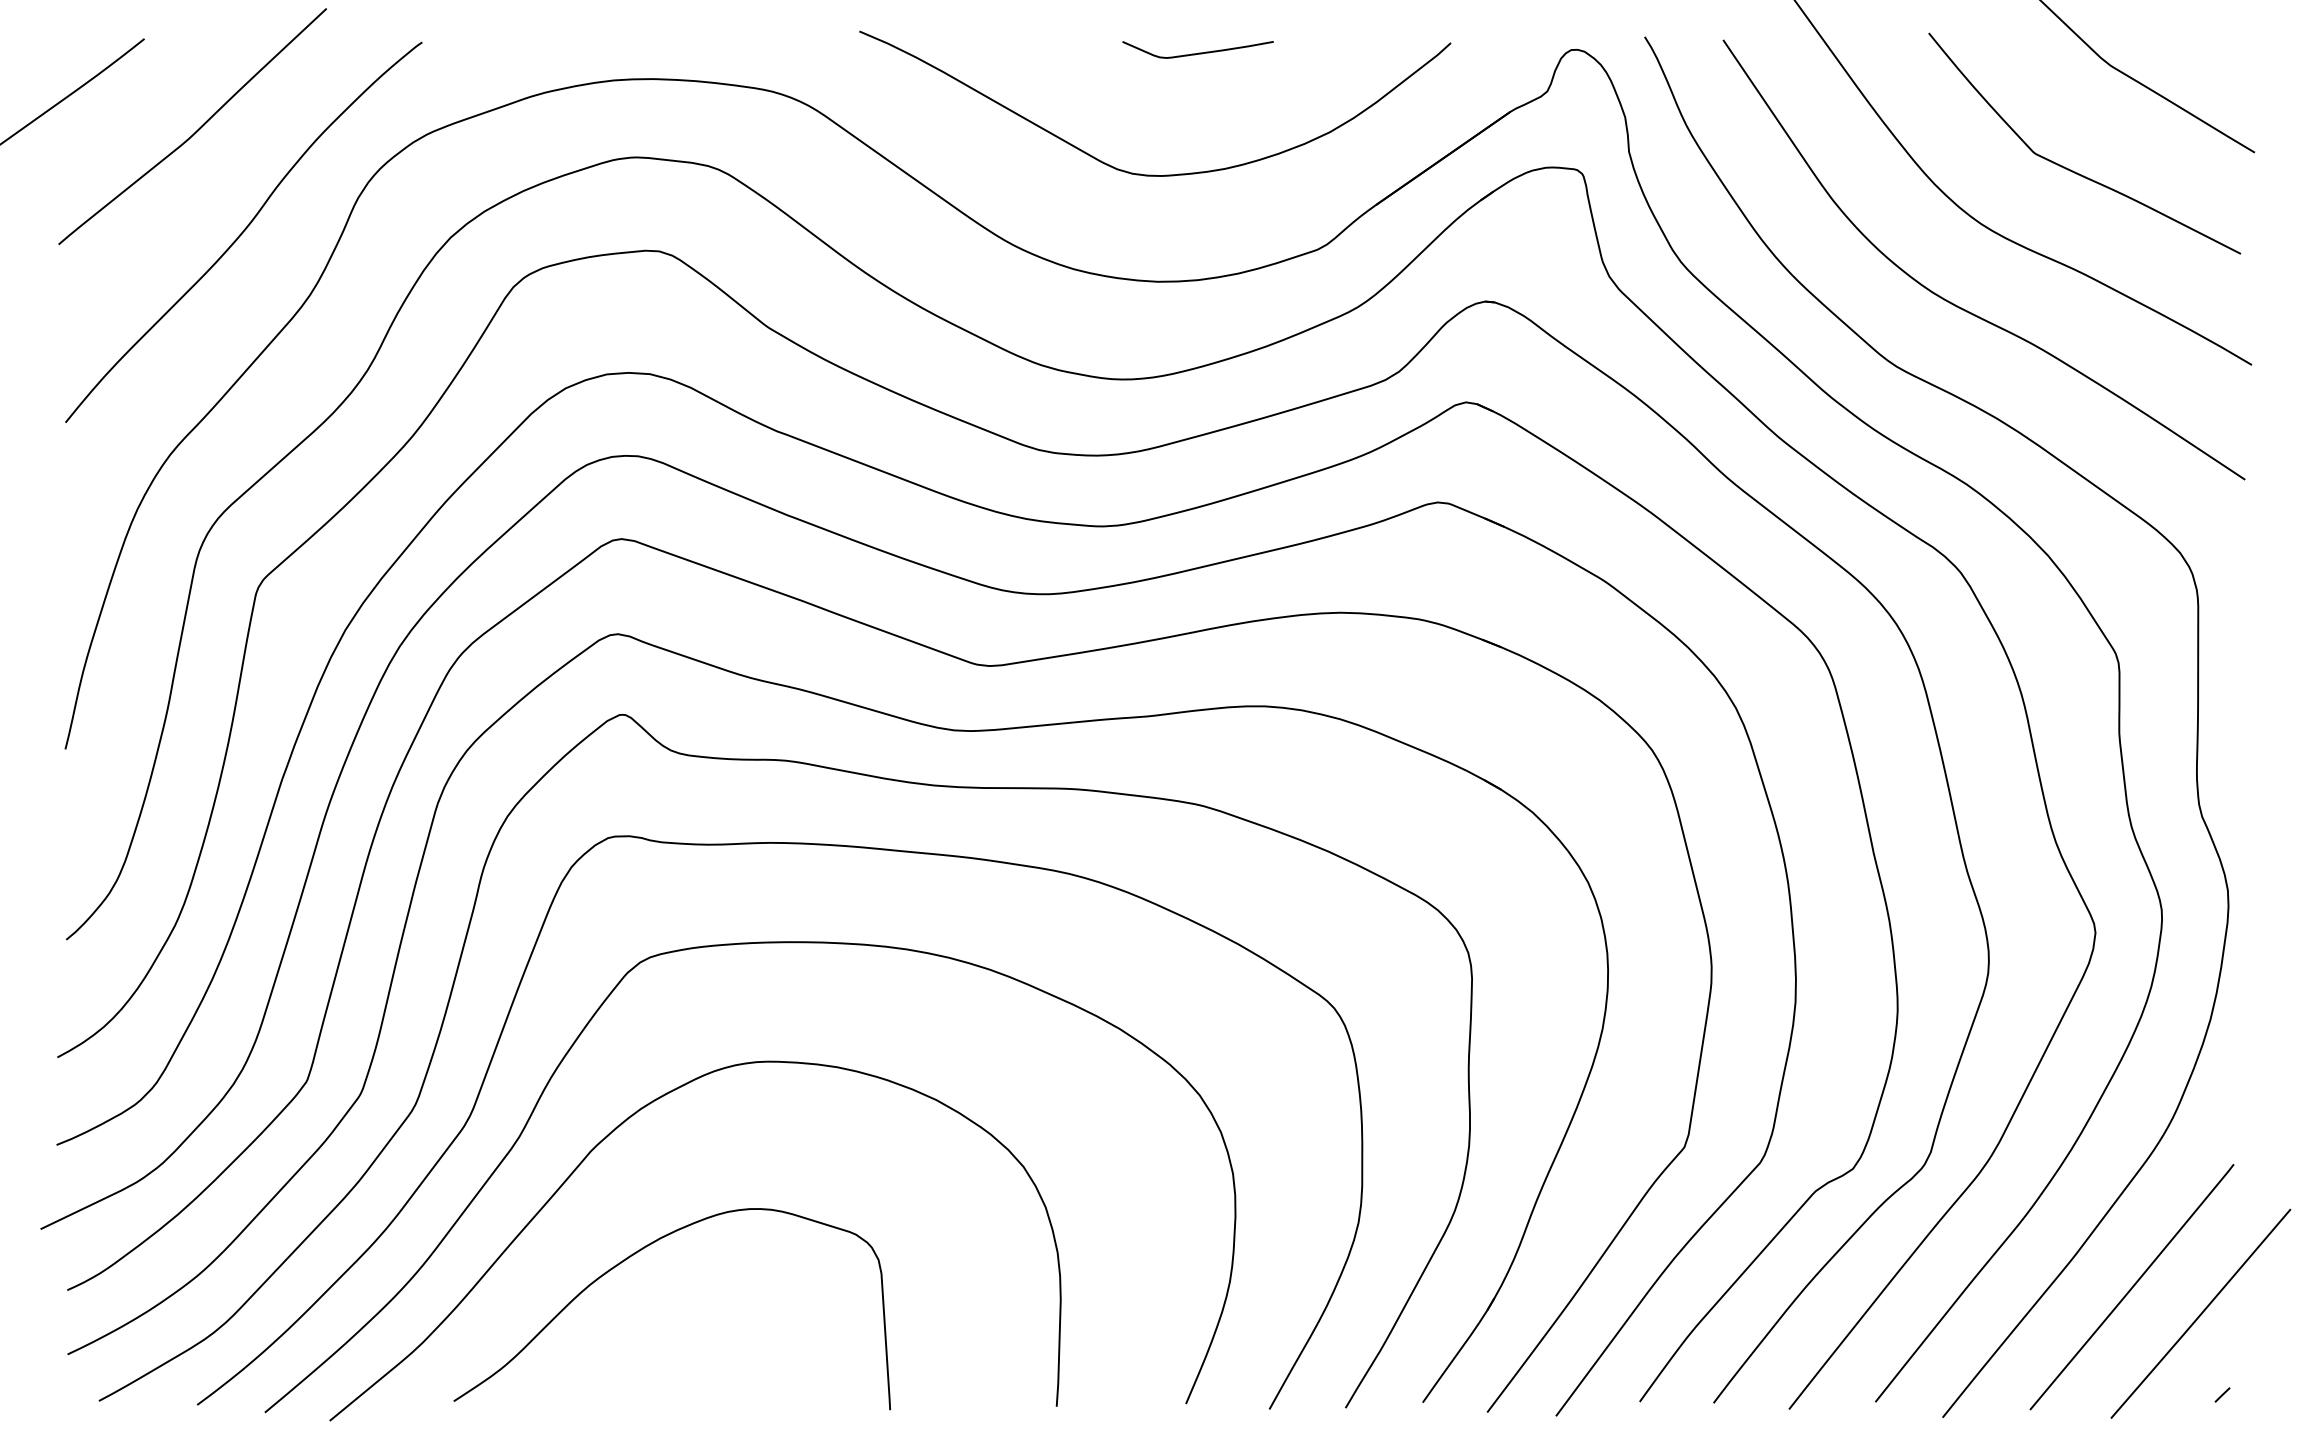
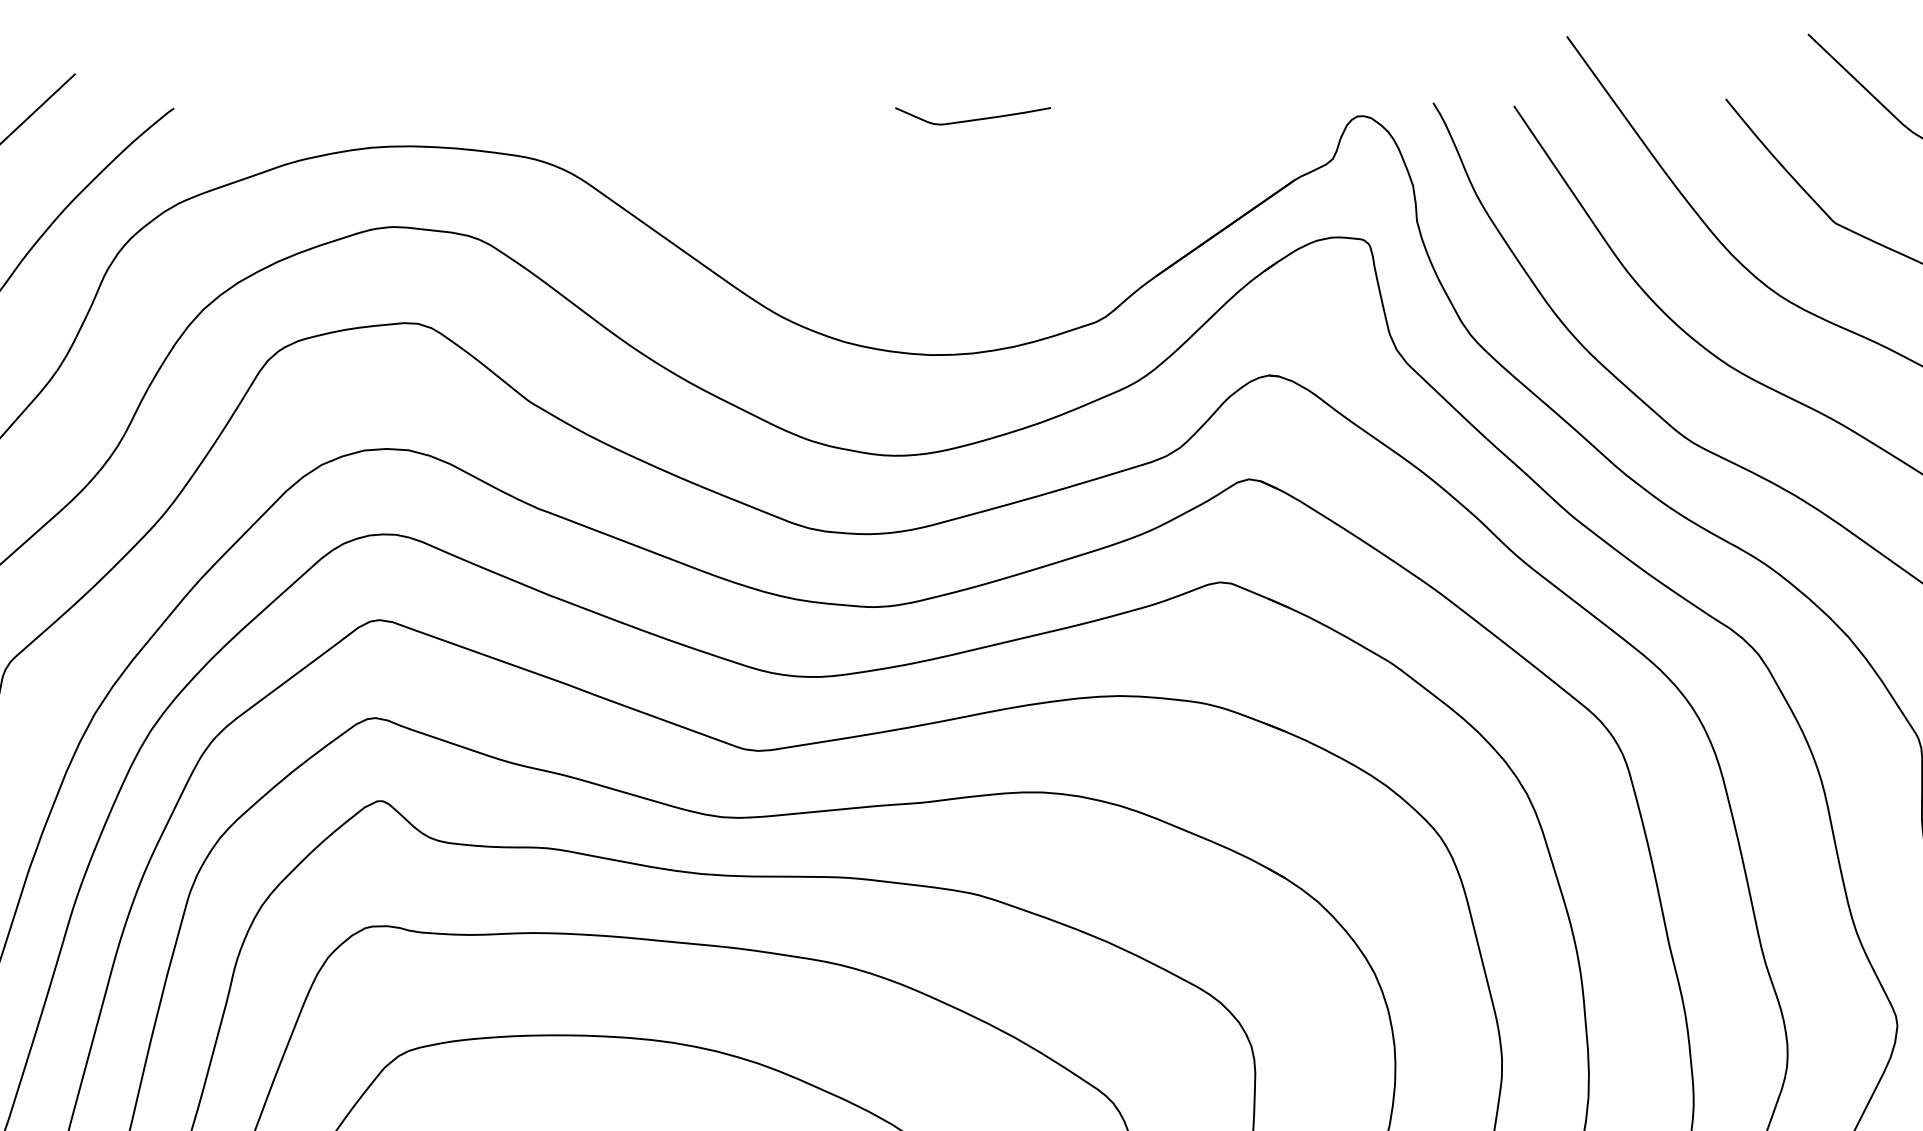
curve: (1153, 174) -> (927, 244), removed

